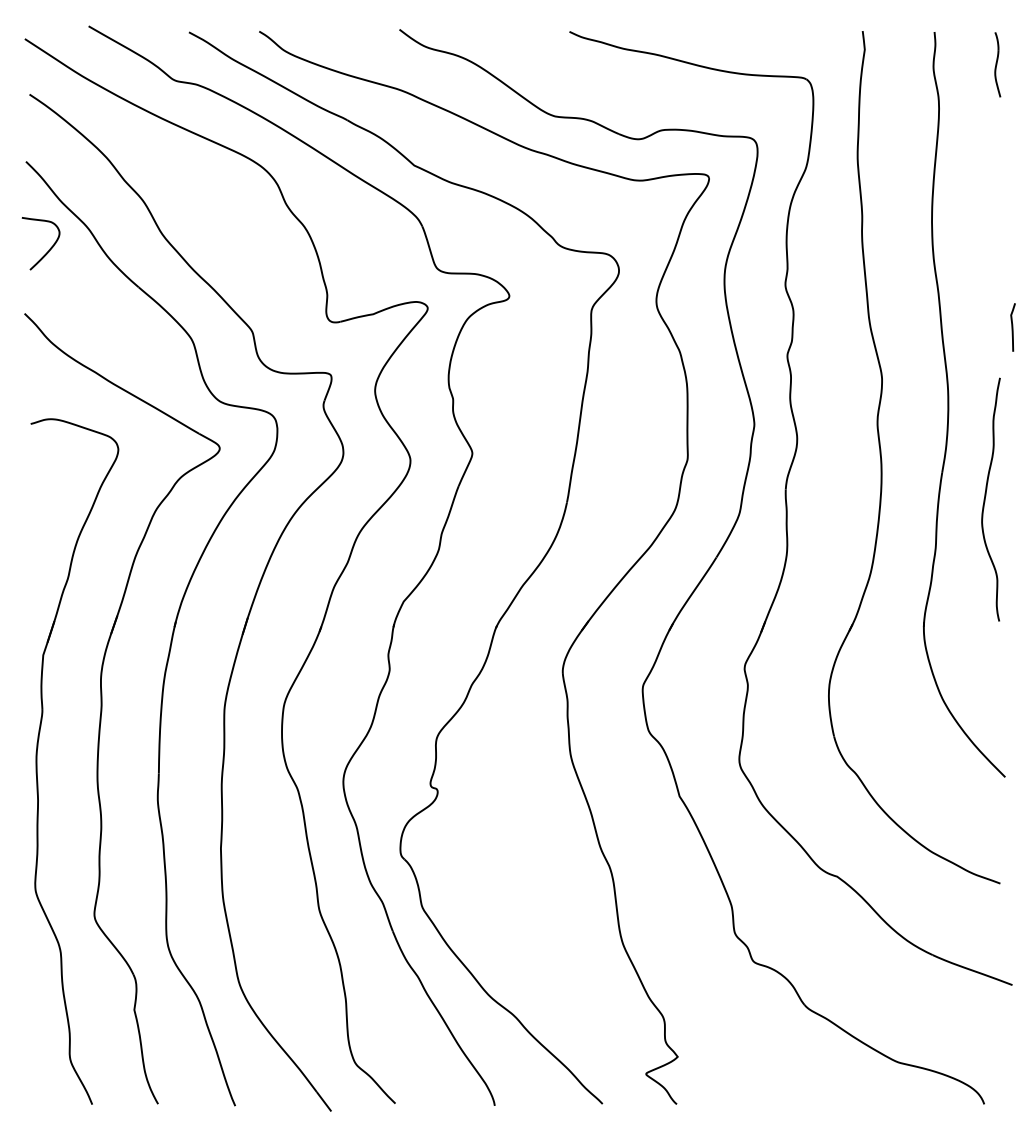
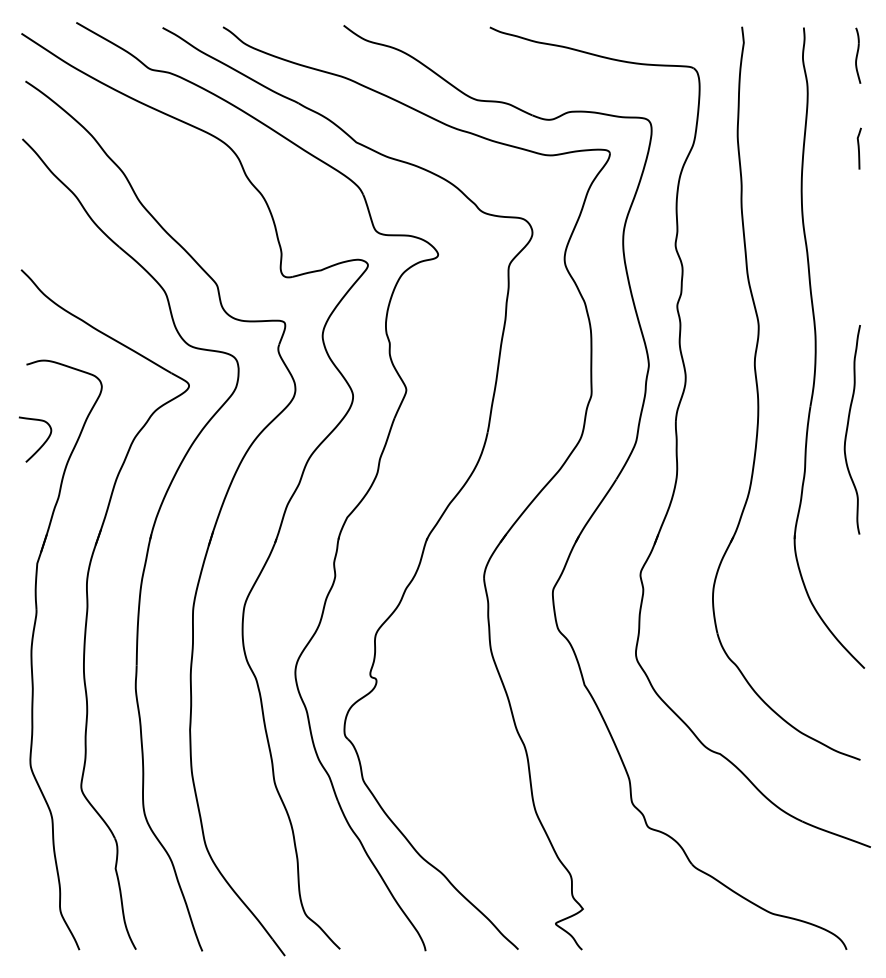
curve: (48, 250) -> (41, 445), moved
curve: (1012, 327) -> (858, 148), moved

